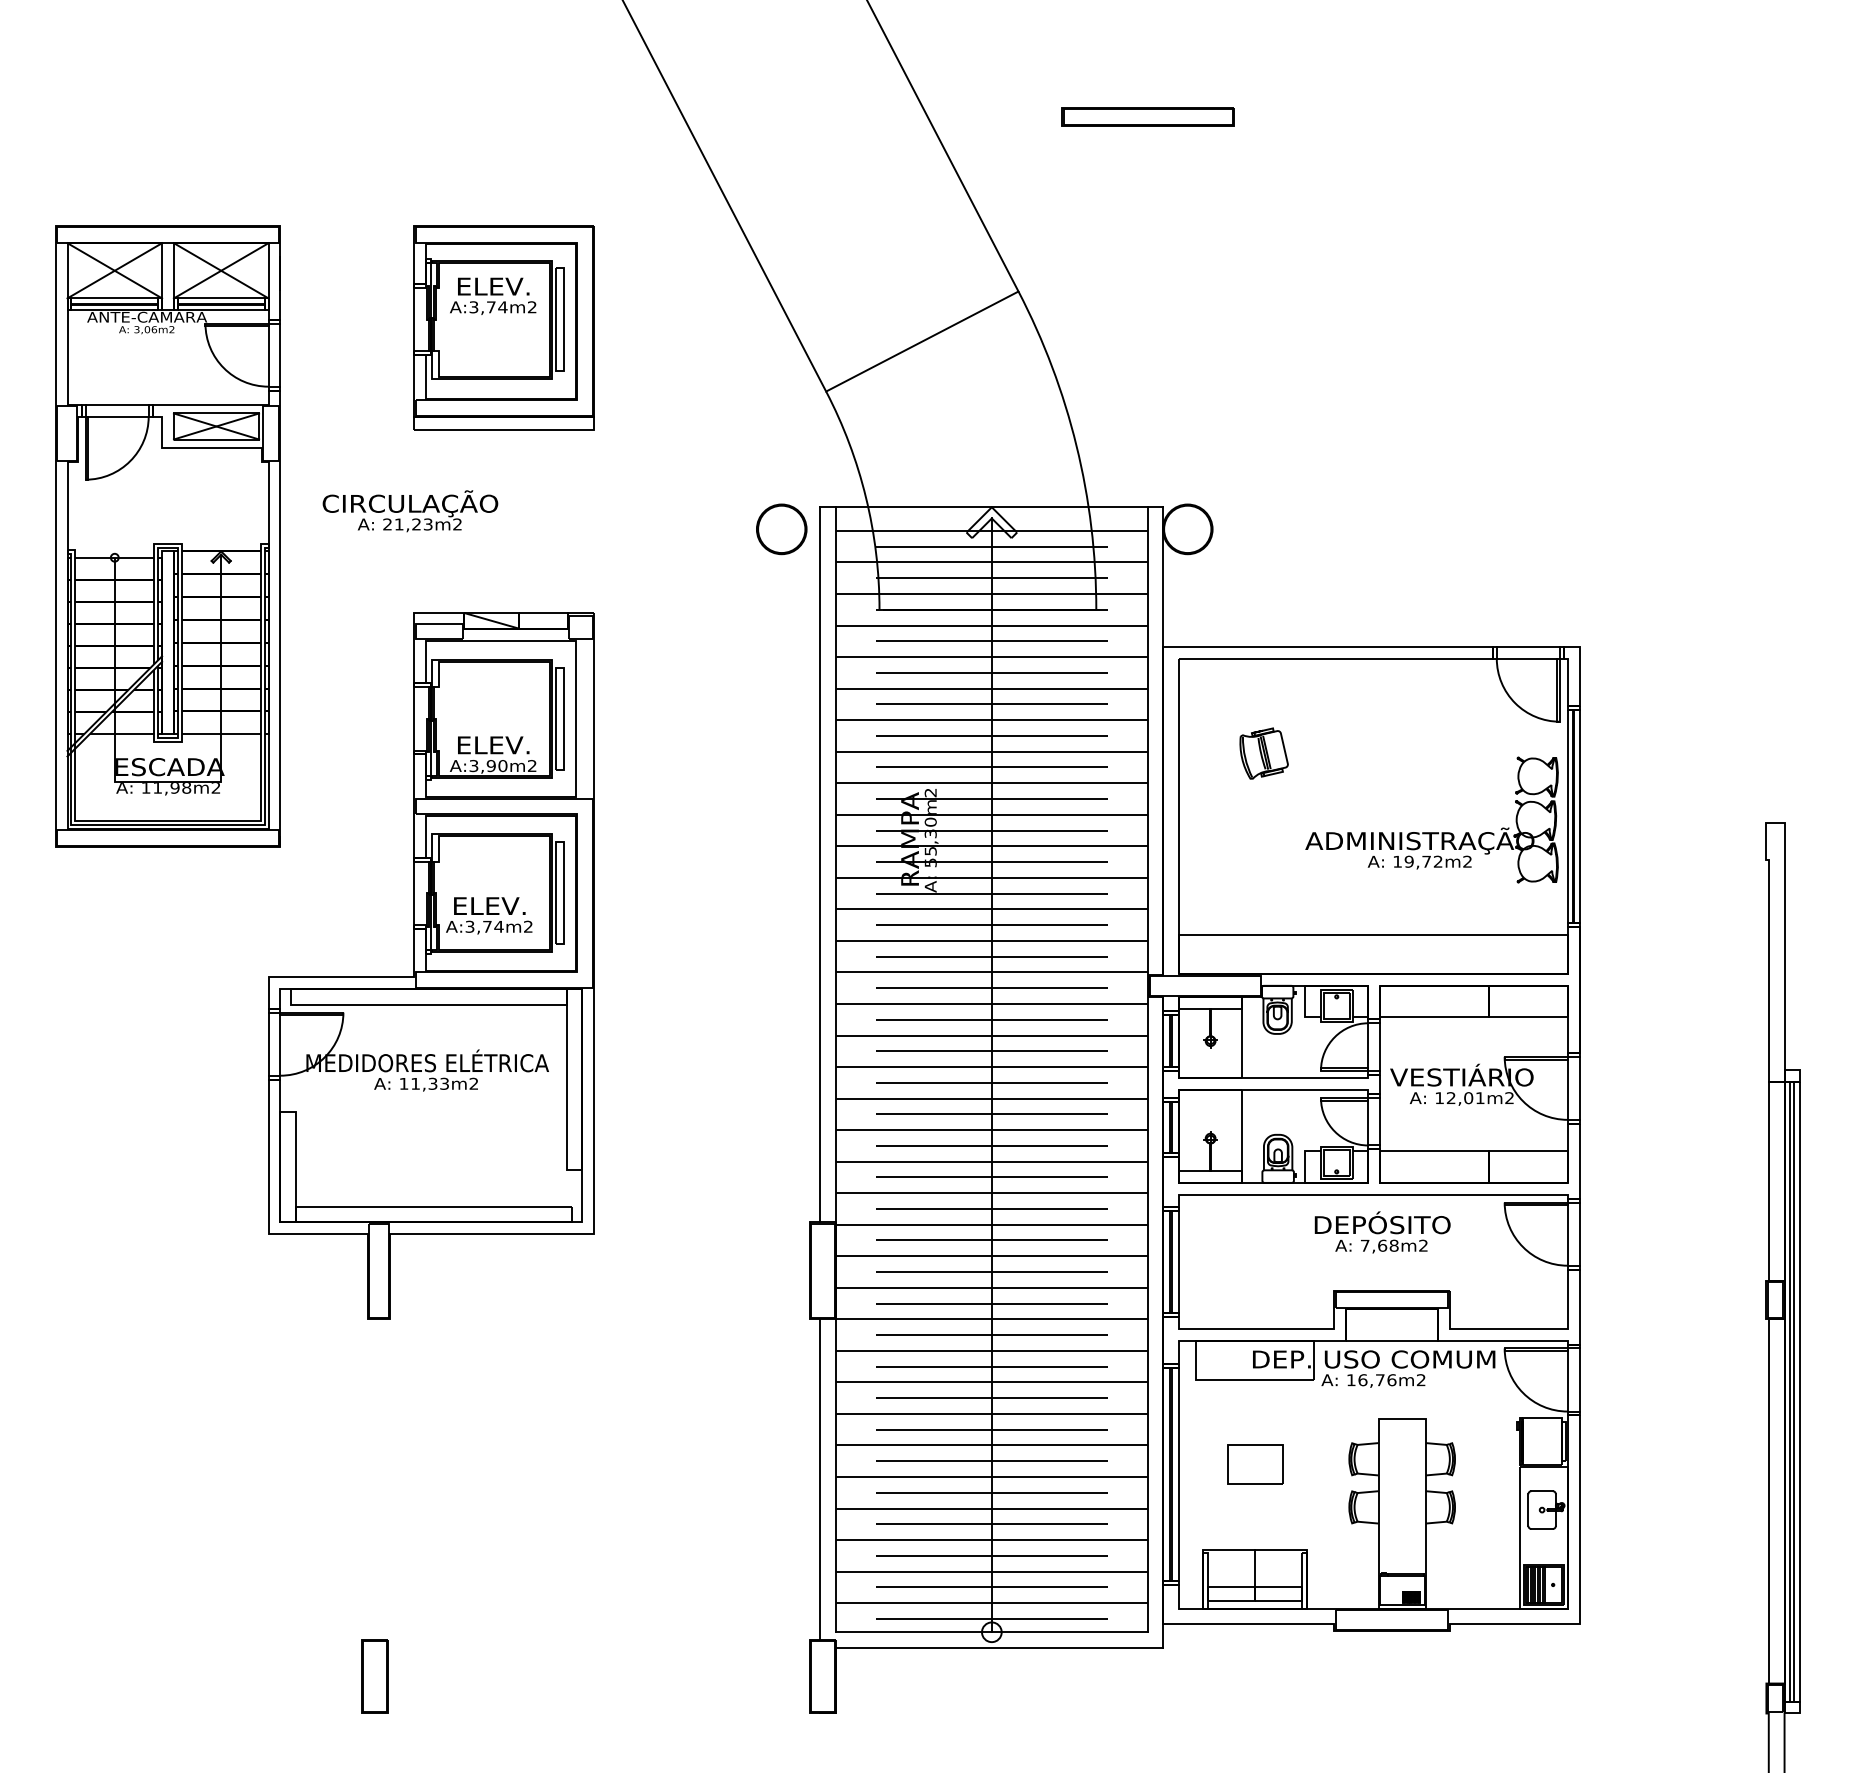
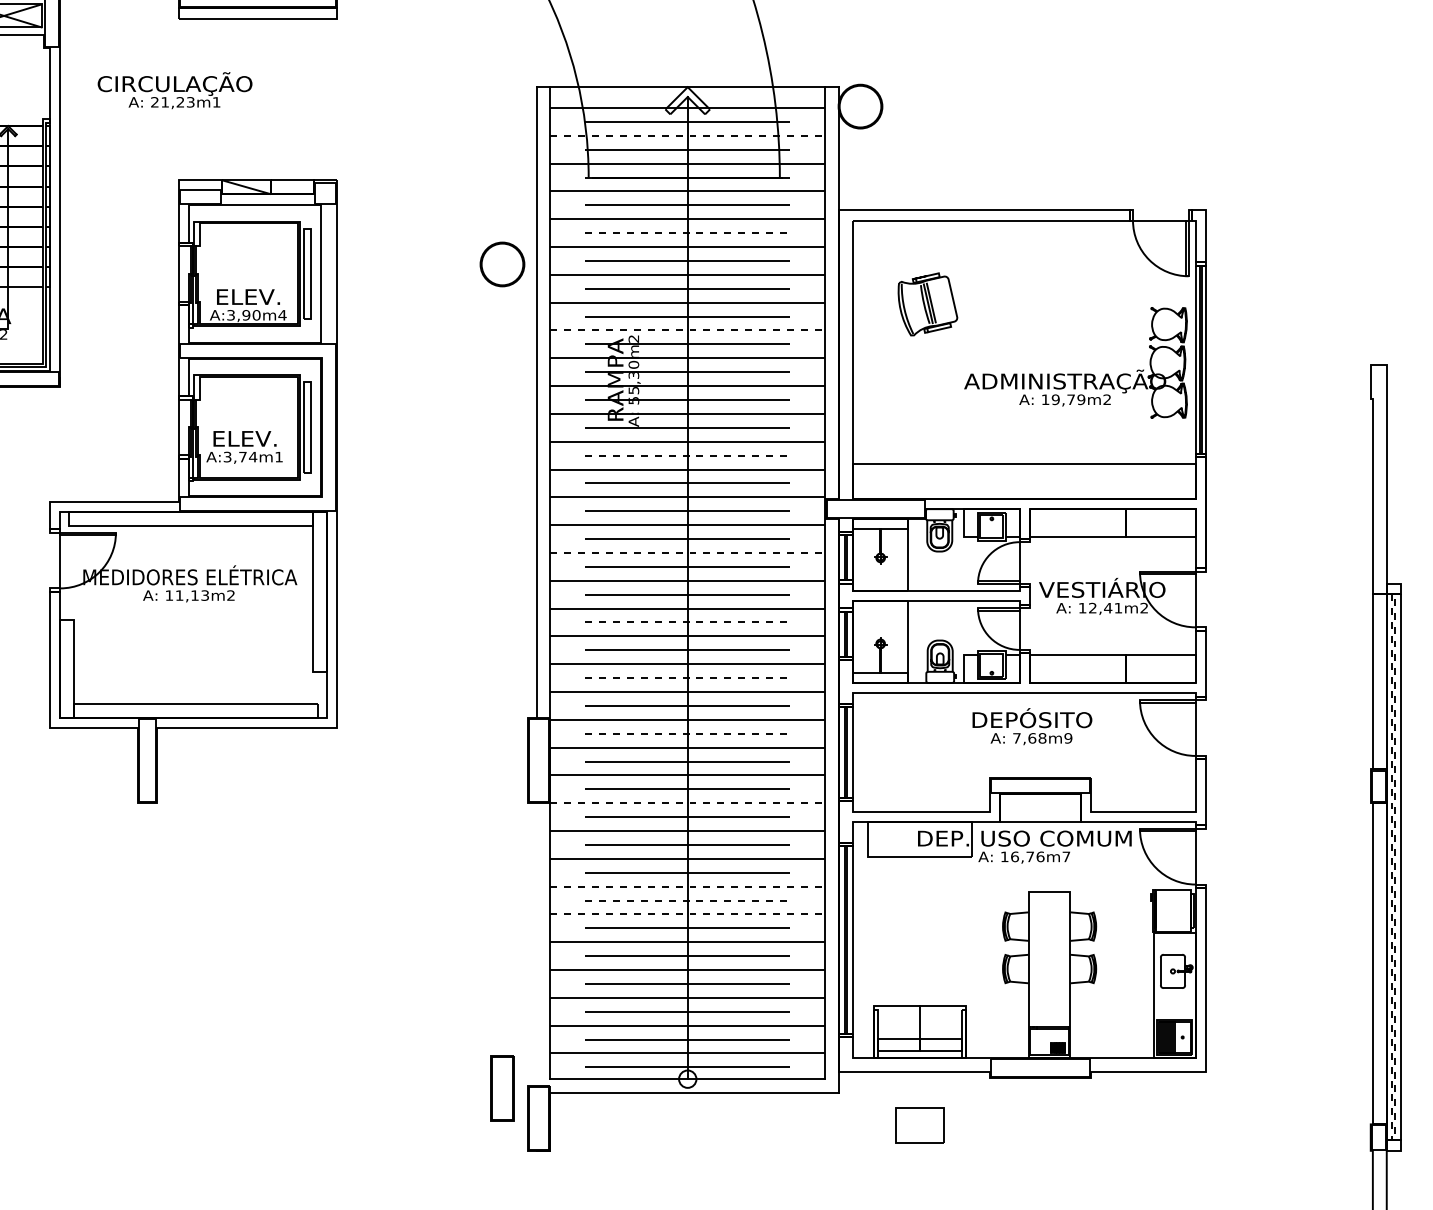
text: (457, 524) -> (216, 102), 21,23m2 -> 21,23m1
part: (781, 529) -> (502, 264), moved
line: (991, 562) -> (687, 135), solid -> dashed
line: (1527, 646) -> (1160, 209), removed
line: (992, 672) -> (688, 232), solid -> dashed
part: (1263, 753) -> (927, 304), size x1.4
text: (532, 765) -> (282, 314), A:3,90m2 -> A:3,90m4
line: (991, 783) -> (687, 330), solid -> dashed
text: (1437, 861) -> (1080, 399), 19,72m2 -> 19,79m2
line: (992, 925) -> (688, 455), solid -> dashed
text: (528, 926) -> (279, 456), A:3,74m2 -> A:3,74m1
line: (991, 1035) -> (687, 552), solid -> dashed
line: (268, 1043) -> (49, 560), removed
line: (1380, 1046) -> (1030, 562), removed
text: (432, 1083) -> (194, 595), 11,33m2 -> 11,13m2
line: (1579, 1087) -> (1205, 598), removed
text: (1468, 1098) -> (1108, 608), 12,01m2 -> 12,41m2
line: (992, 1114) -> (688, 622), solid -> dashed
line: (1380, 1121) -> (1030, 628), removed
line: (992, 1177) -> (688, 678), solid -> dashed
line: (1579, 1233) -> (1205, 727), removed
line: (992, 1240) -> (688, 733), solid -> dashed
text: (1423, 1245) -> (1068, 738), 7,68m2 -> 7,68m9
line: (991, 1319) -> (687, 803), solid -> dashed
line: (1579, 1379) -> (1205, 856), removed
text: (1420, 1380) -> (1065, 857), 16,76m2 -> 16,76m7
line: (991, 1413) -> (687, 886), solid -> dashed
line: (992, 1429) -> (688, 900), solid -> dashed
line: (991, 1445) -> (687, 914), solid -> dashed
part: (1255, 1464) -> (920, 1125), moved
line: (820, 1479) -> (536, 944), removed
part: (374, 1676) -> (502, 1088), moved
line: (1792, 1701) -> (1393, 1140), solid -> dashed

